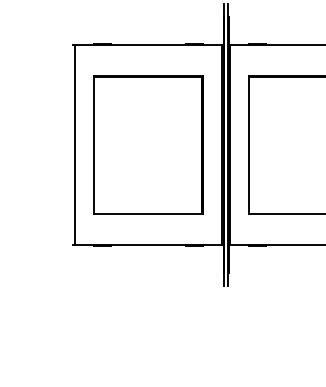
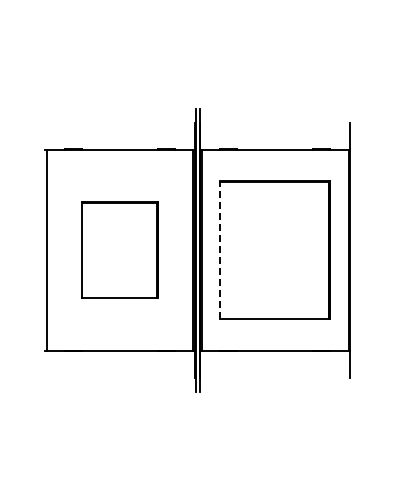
part: (147, 144) -> (119, 249), size x0.7
line: (248, 145) -> (220, 250), solid -> dashed

